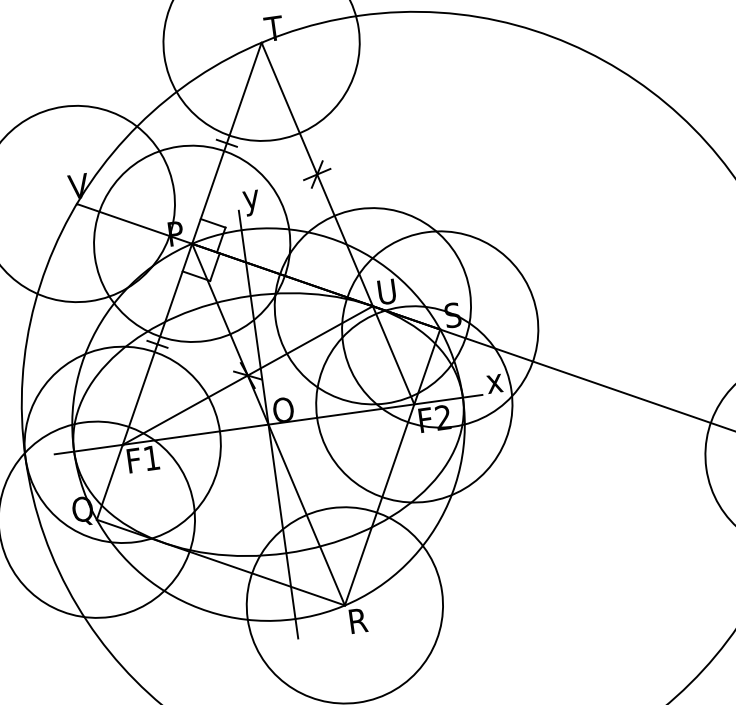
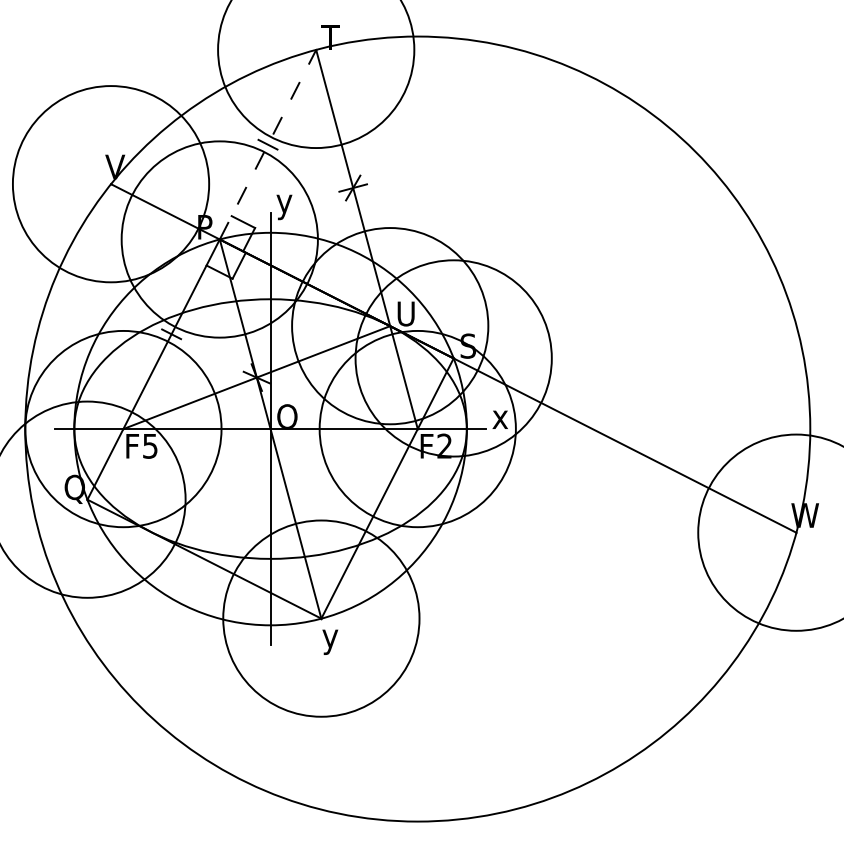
line: (227, 143) -> (268, 144), solid -> dashed
text: (151, 458) -> (150, 446), F1 -> F5
text: (357, 623) -> (331, 638), R -> y

